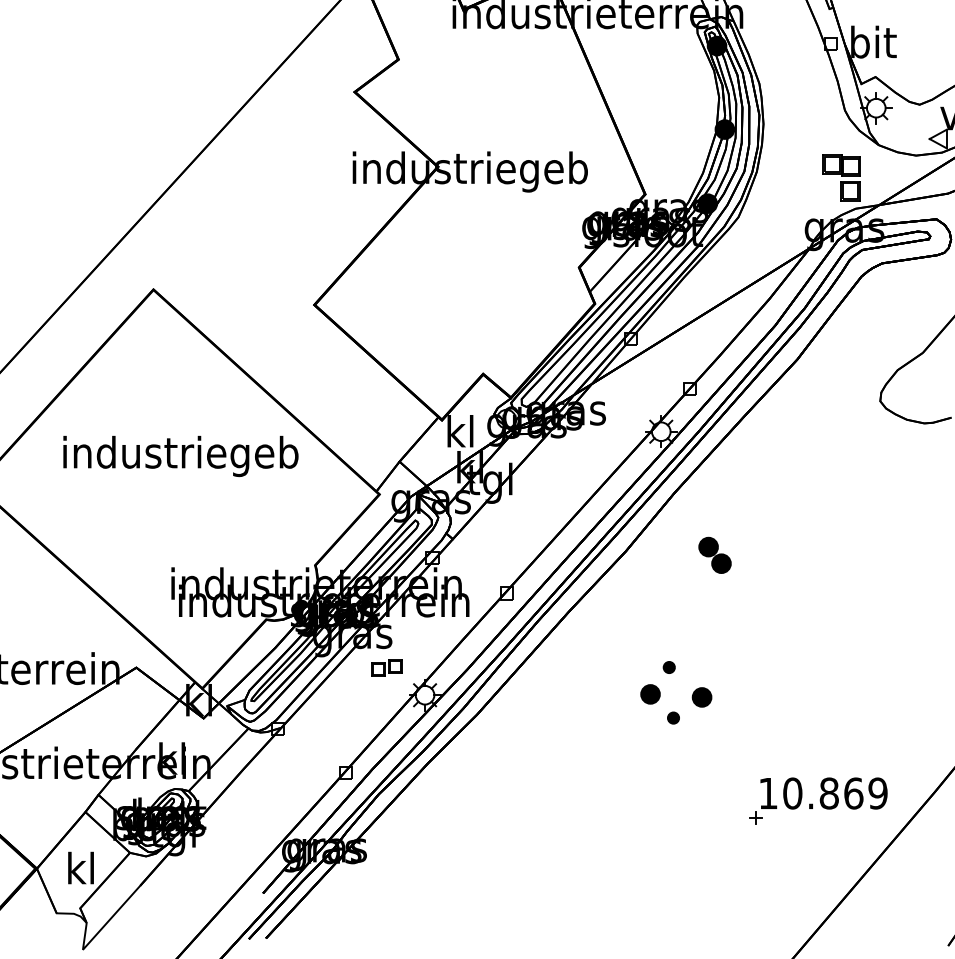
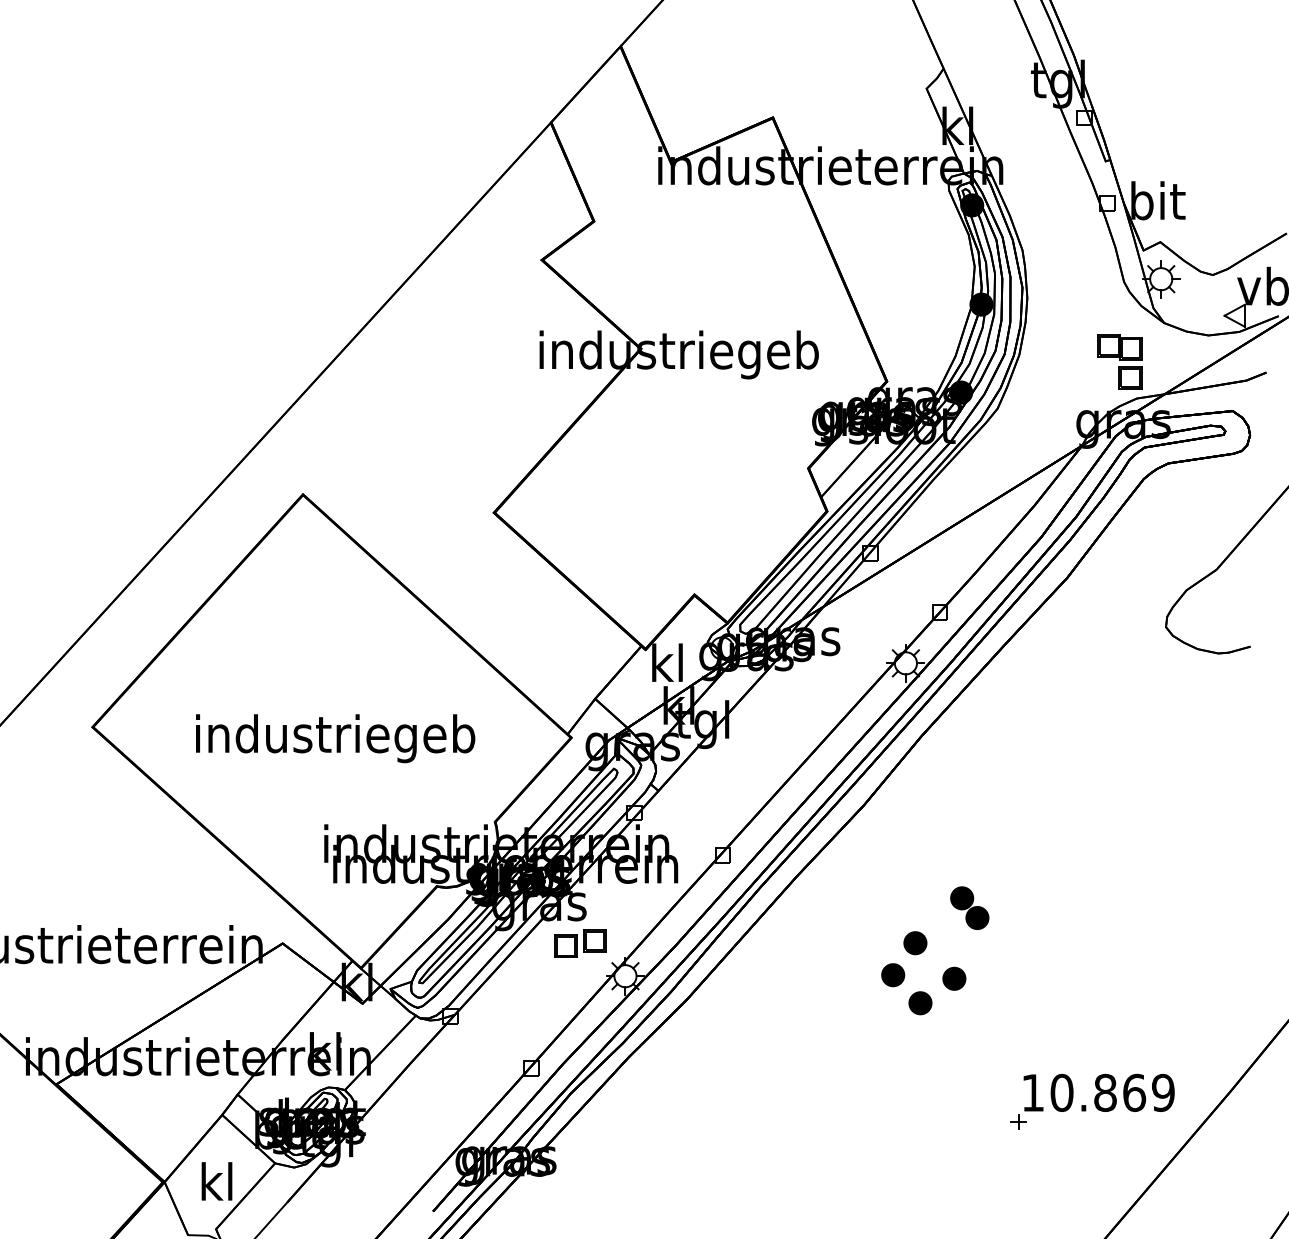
text: (180, 456) -> (335, 738), moved
part: (714, 554) -> (969, 907), moved
part: (387, 667) -> (580, 943), size x1.43
part: (669, 667) -> (915, 943), size x1.67
part: (673, 718) -> (920, 1003), size x1.67

